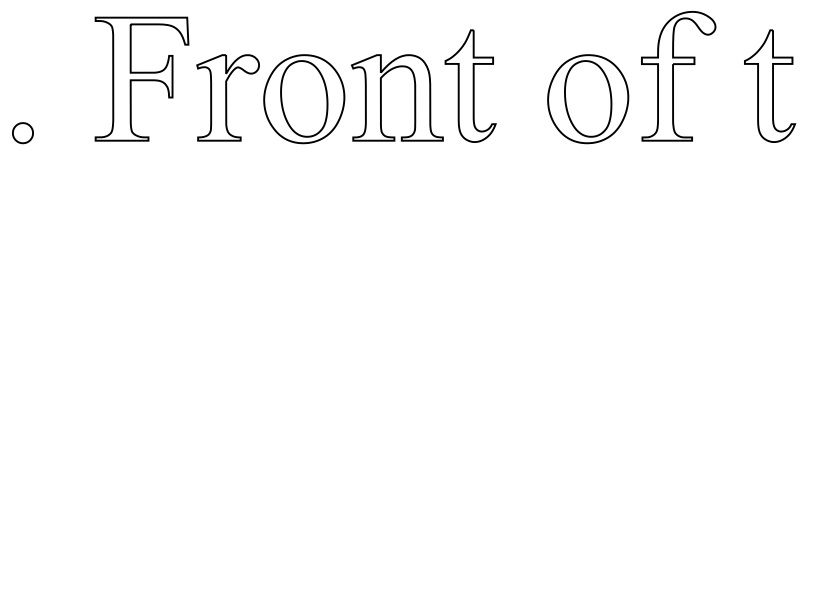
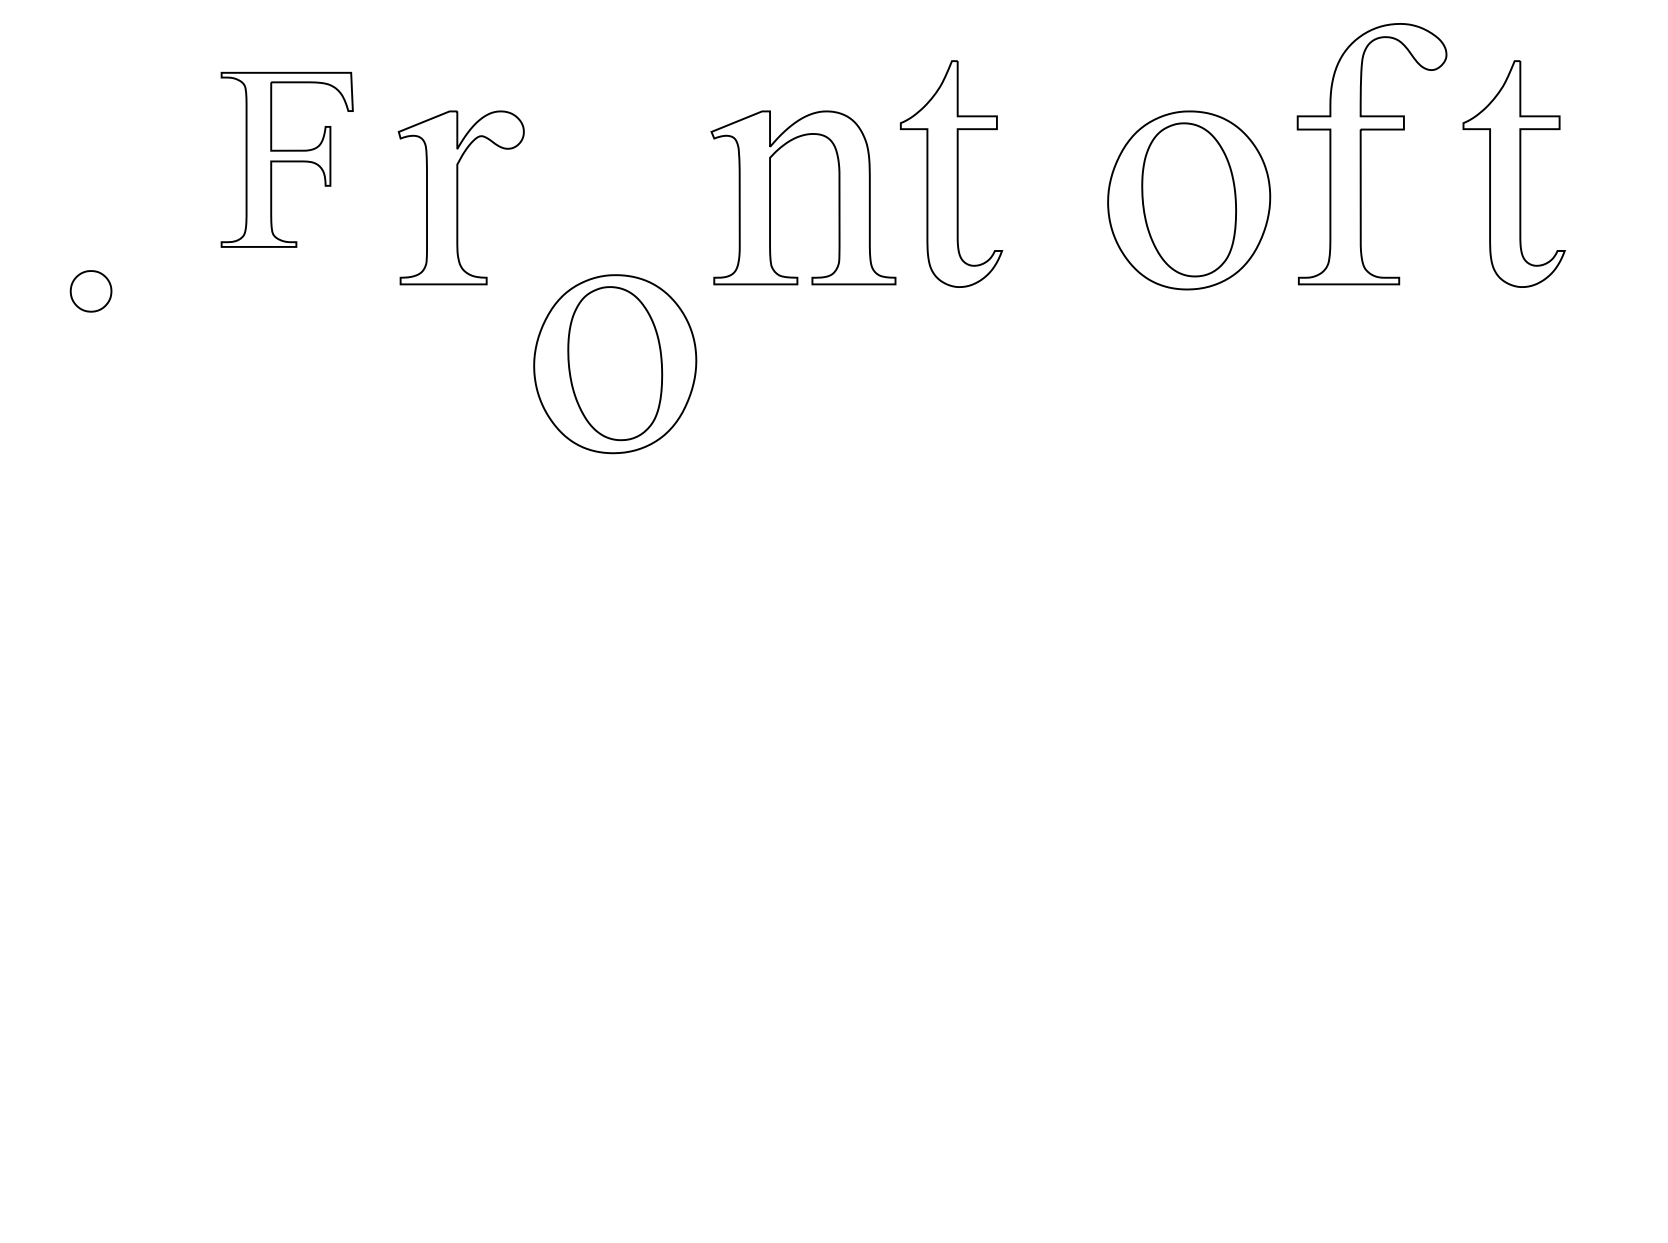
part: (141, 78) -> (286, 158), size x0.7
part: (770, 85) -> (1515, 172), moved
part: (304, 99) -> (615, 364), moved
part: (22, 133) -> (90, 292), moved

